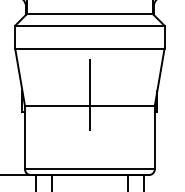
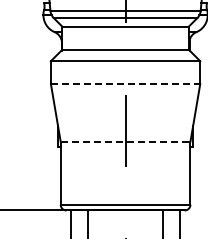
line: (89, 49) -> (125, 84), solid -> dashed
line: (89, 106) -> (125, 141), solid -> dashed

